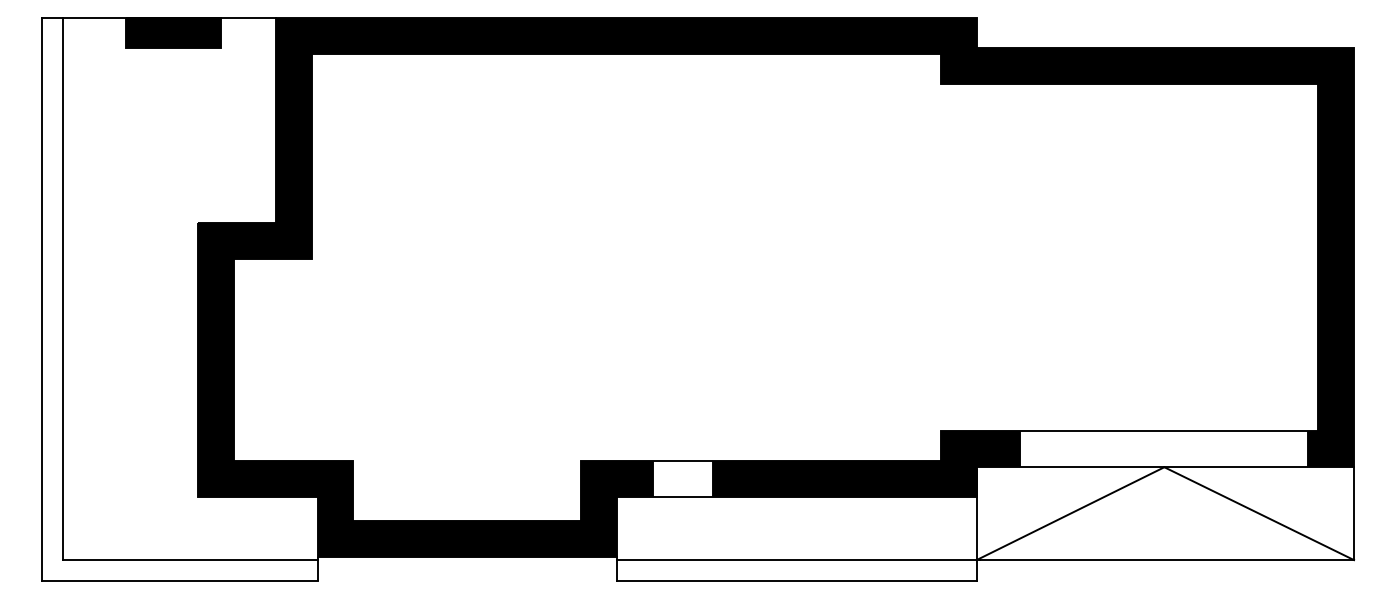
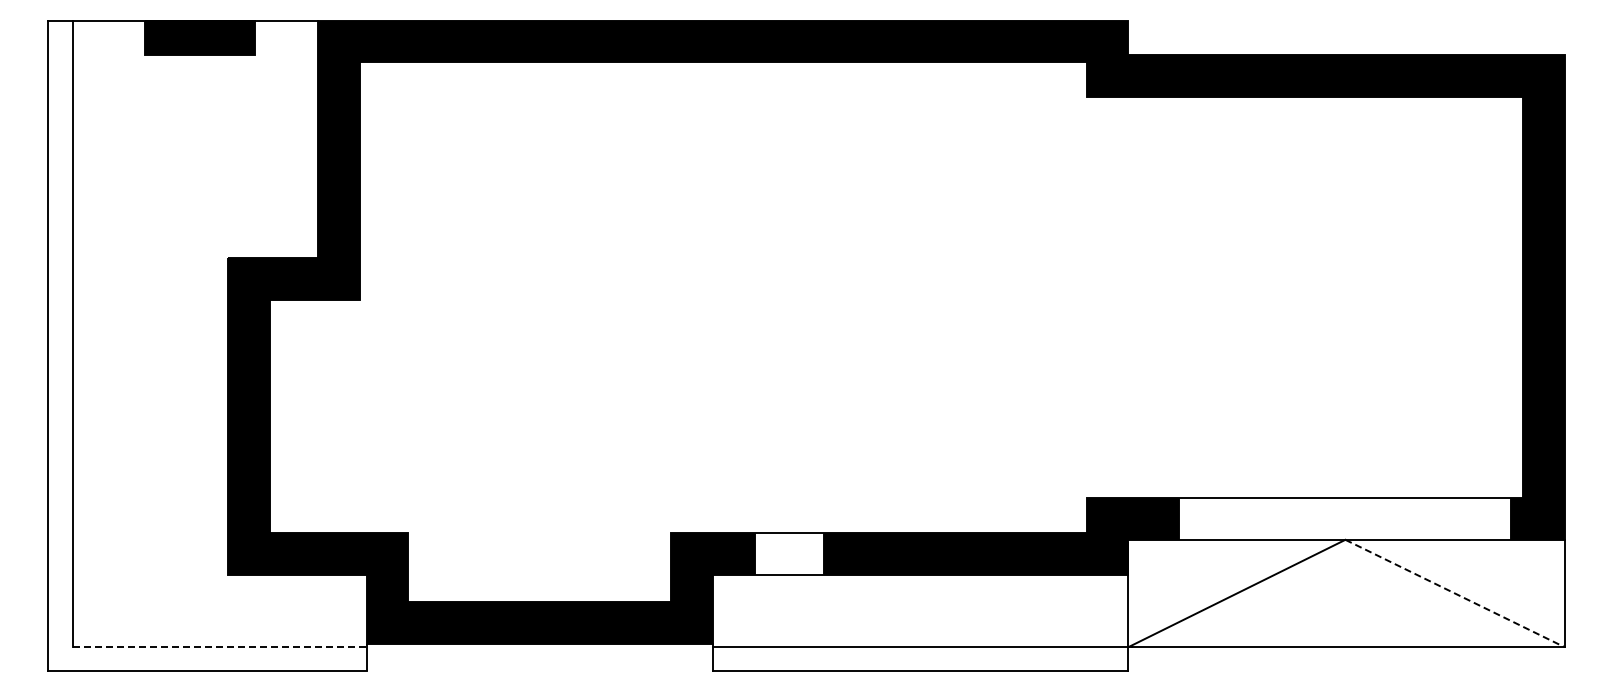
line: (1259, 513) -> (1455, 593), solid -> dashed
line: (190, 560) -> (220, 647), solid -> dashed

